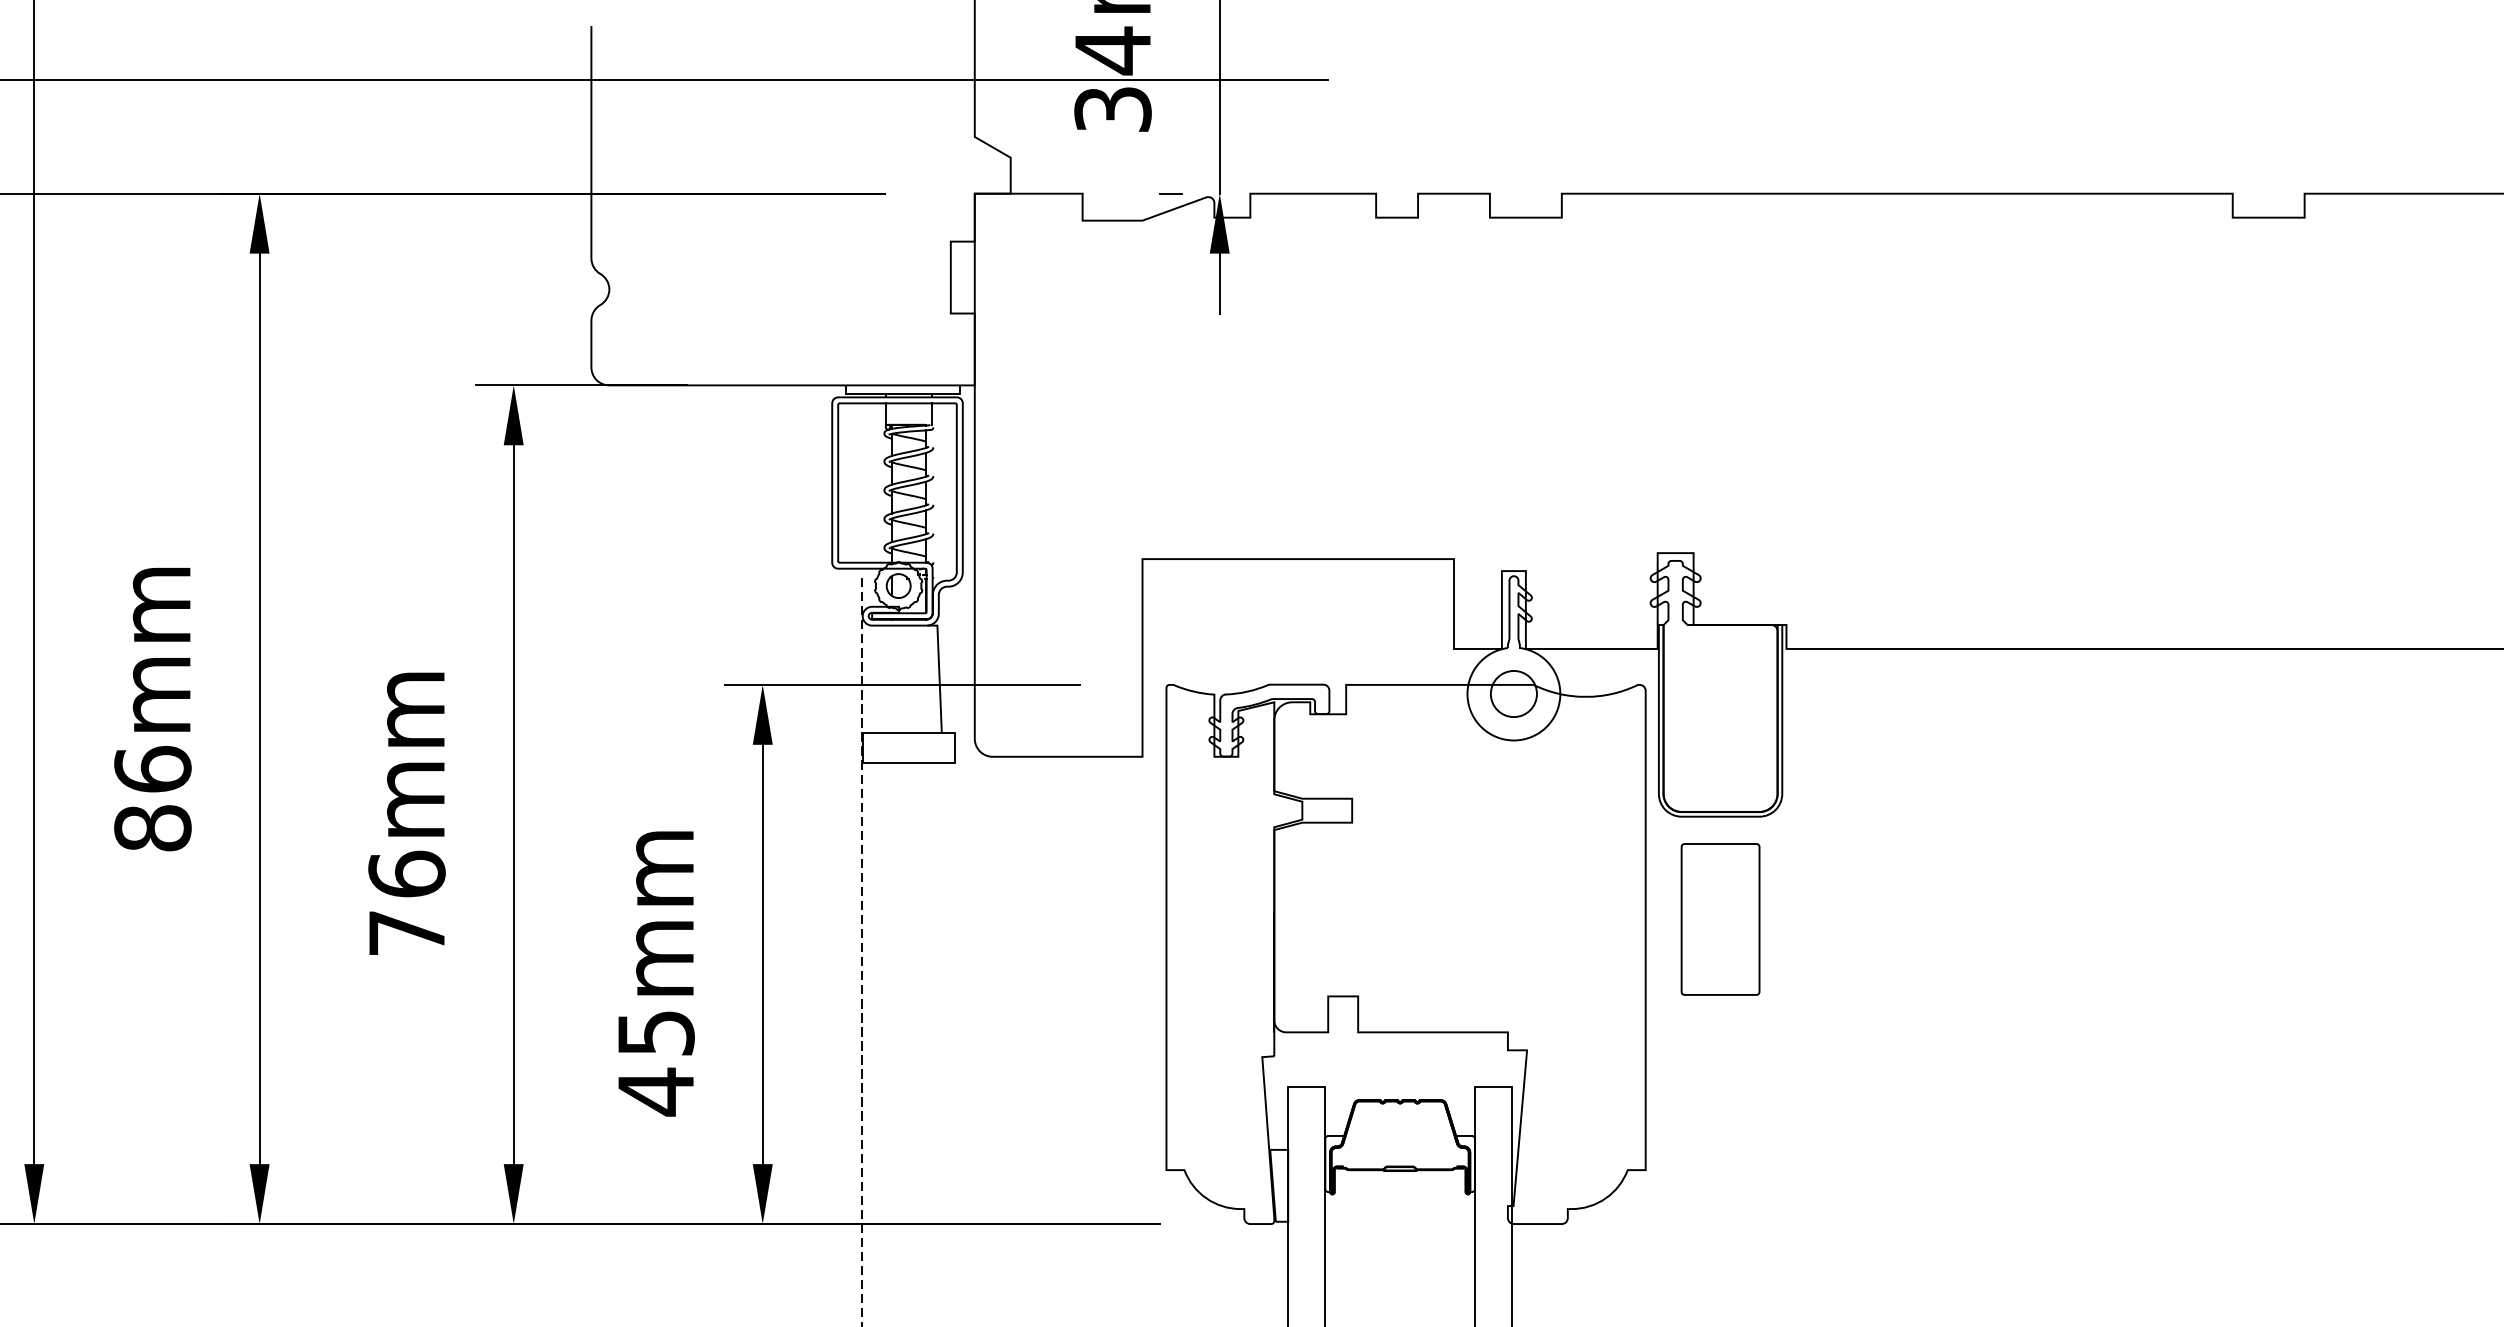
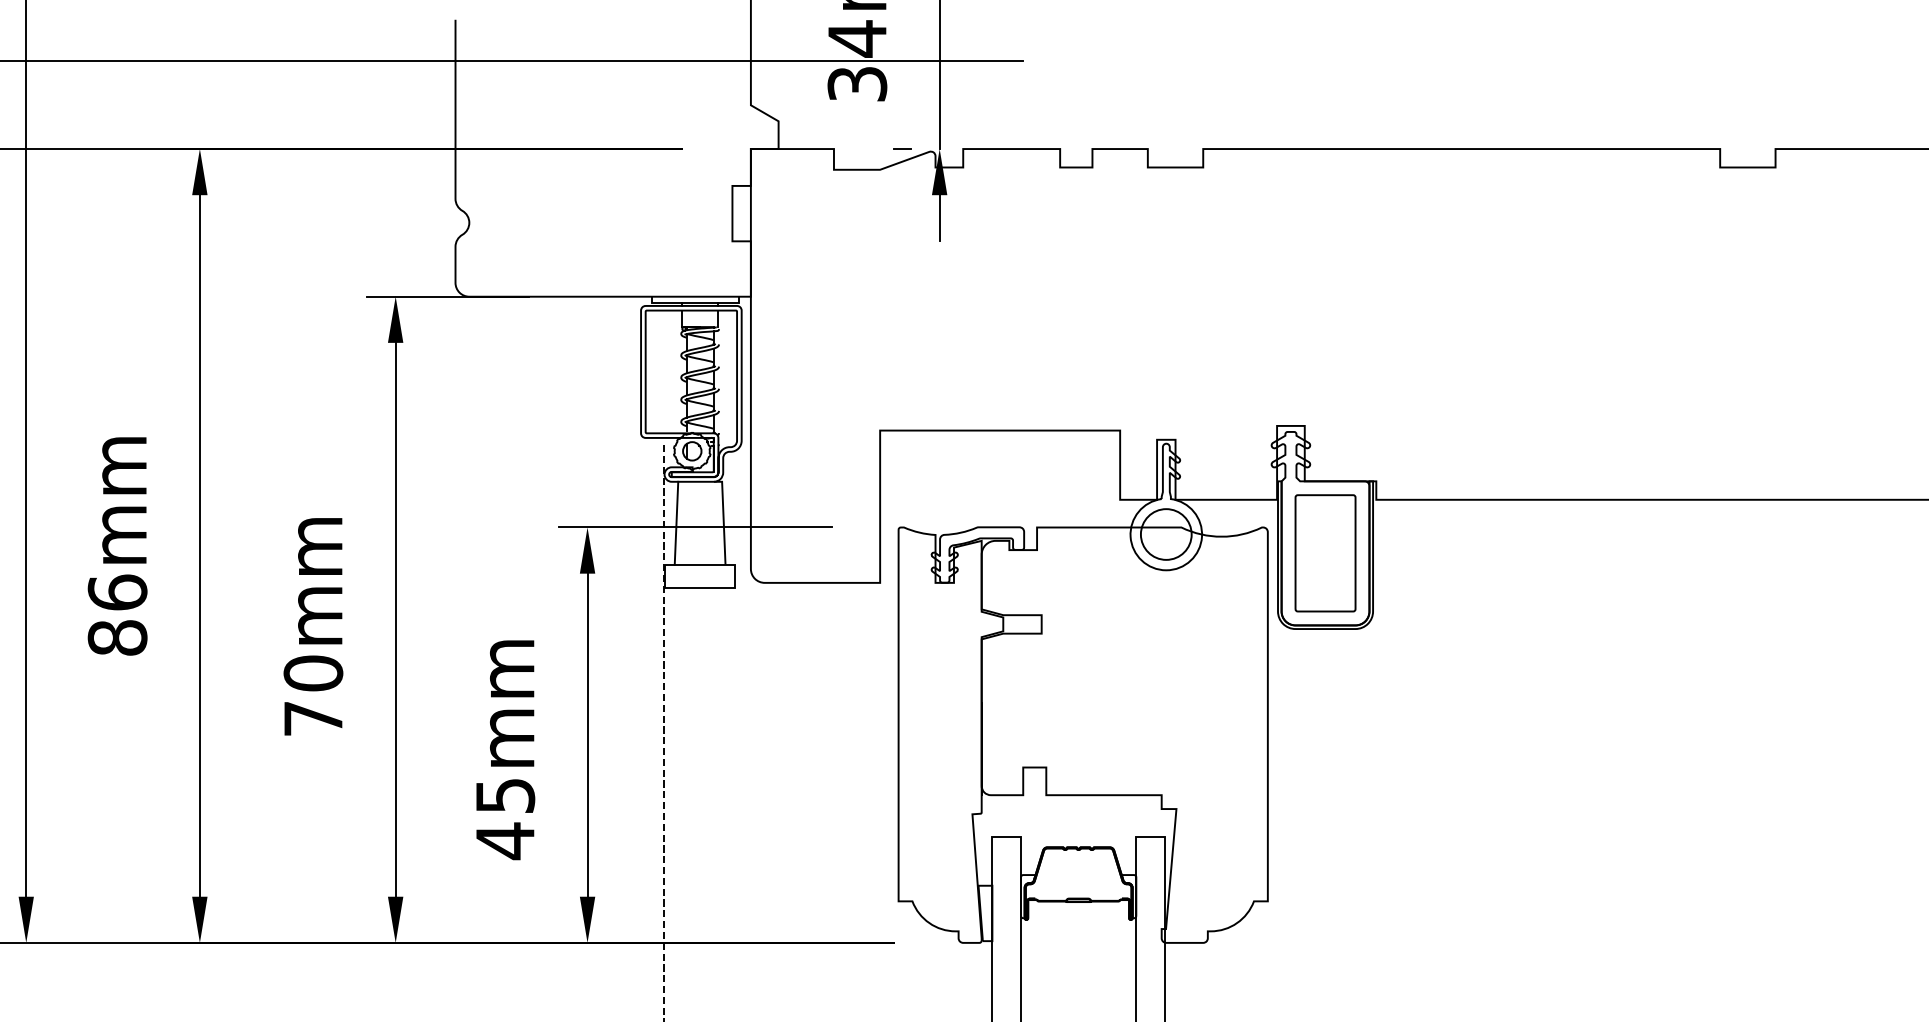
line: (877, 679) -> (675, 523), added
circle: (1513, 693) -> (1165, 534), size x1.43
text: (406, 873) -> (313, 672), 76mm -> 70mm
part: (1720, 919) -> (1325, 553), moved

